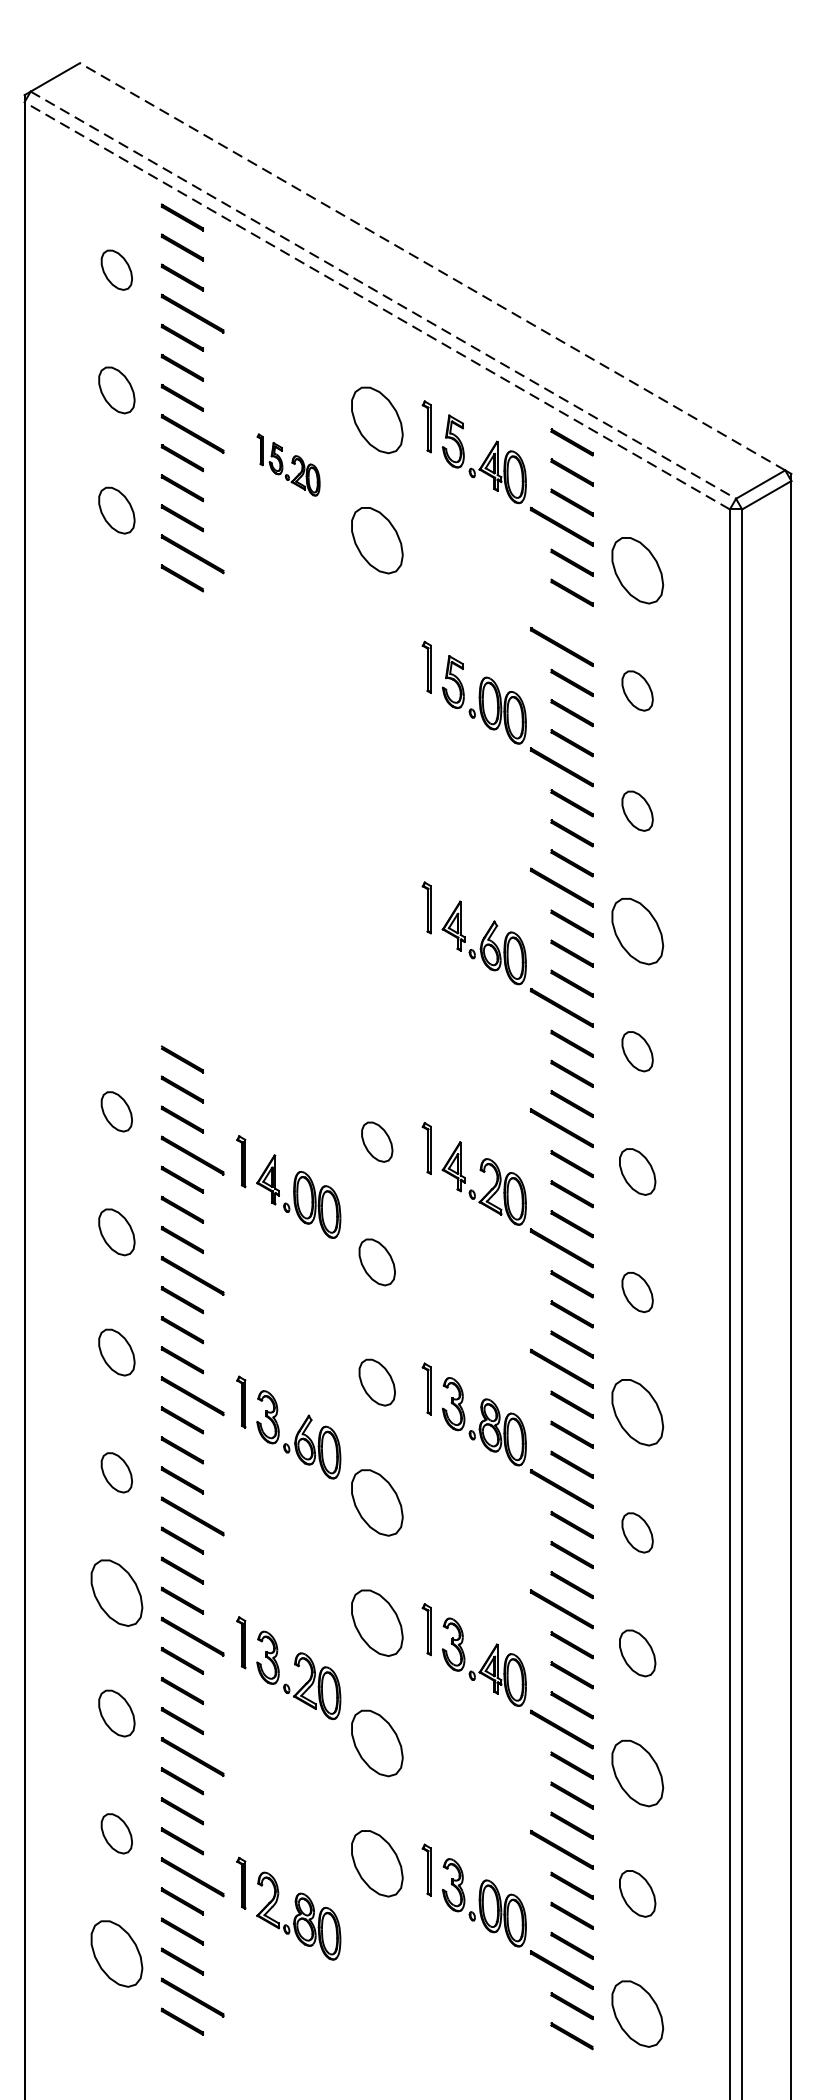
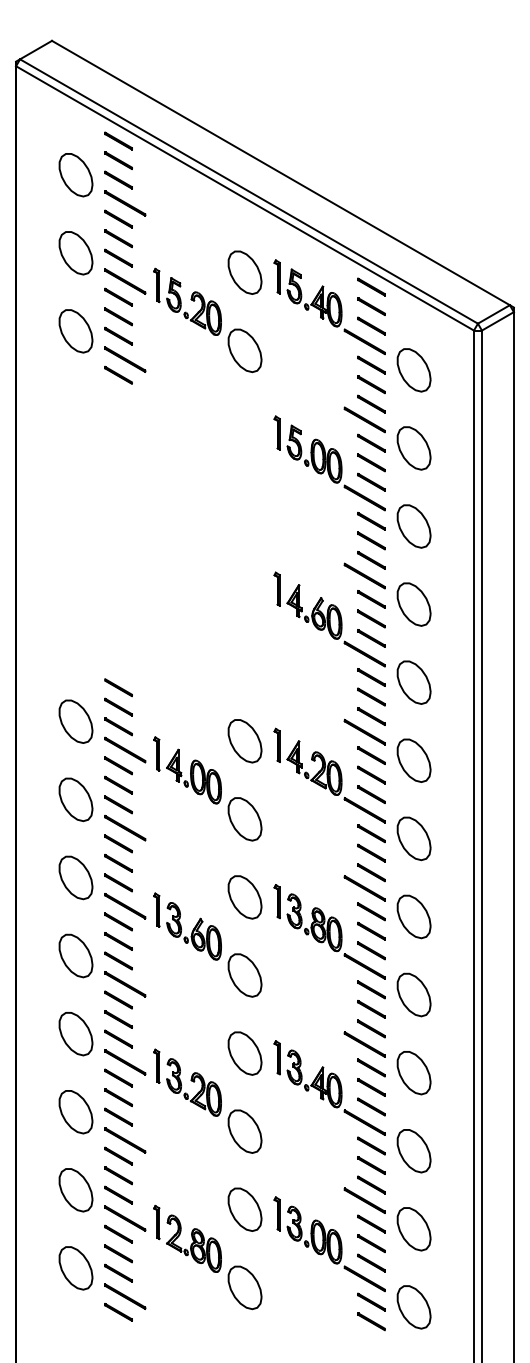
line: (431, 265) -> (280, 172), dashed -> solid
part: (116, 270) -> (75, 175), size x1.67
line: (384, 295) -> (249, 191), dashed -> solid
line: (376, 305) -> (244, 198), dashed -> solid
part: (116, 390) -> (75, 253), size x1.43
part: (288, 464) -> (187, 301), size x1.67
part: (116, 510) -> (75, 331), size x1.43
line: (572, 621) -> (371, 403), added
part: (636, 691) -> (413, 448), size x1.67
part: (636, 811) -> (413, 526), size x1.67
part: (636, 1051) -> (413, 682), size x1.67
part: (116, 1111) -> (75, 721), size x1.67
part: (376, 1142) -> (244, 741), size x1.67
part: (636, 1171) -> (413, 760), size x1.43
part: (116, 1231) -> (75, 799), size x1.43
part: (376, 1262) -> (244, 819), size x1.43
part: (636, 1291) -> (413, 838), size x1.67
part: (116, 1351) -> (75, 877), size x1.43
part: (376, 1382) -> (244, 897), size x1.43
part: (116, 1472) -> (75, 955), size x1.67
part: (636, 1532) -> (413, 994), size x1.67
part: (636, 1653) -> (413, 1073), size x1.43
part: (116, 1713) -> (75, 1112), size x1.43
part: (116, 1834) -> (75, 1190), size x1.67
part: (636, 1894) -> (413, 1229), size x1.43
part: (376, 1983) -> (244, 1287), added

